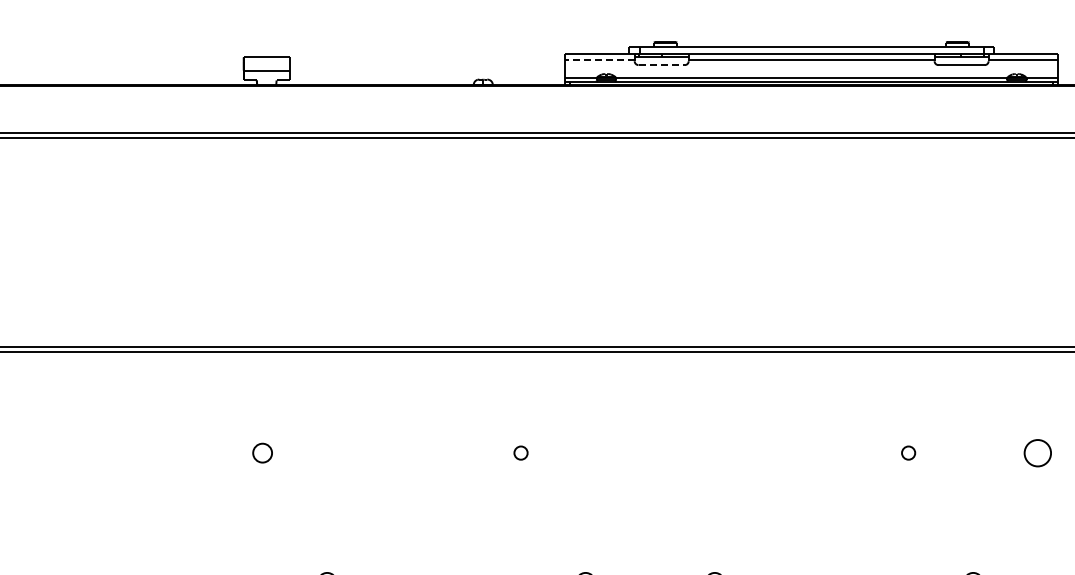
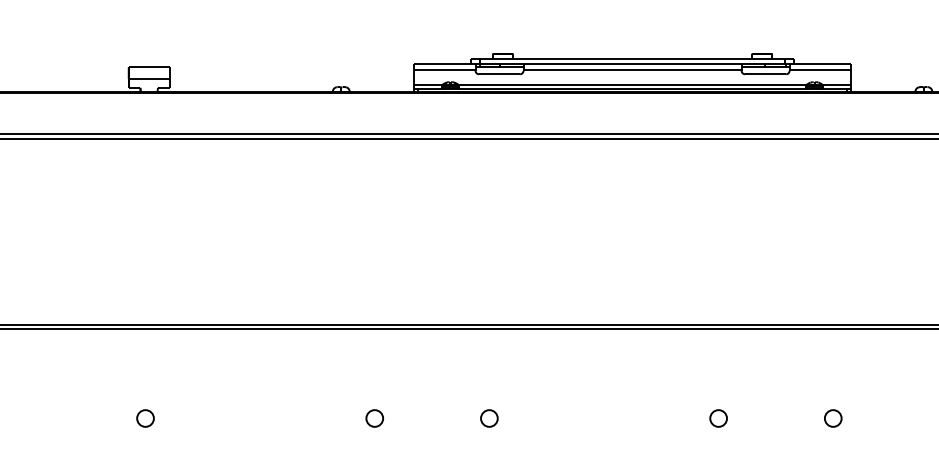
line: (600, 59) -> (445, 69), dashed -> solid
line: (662, 65) -> (500, 74), dashed -> solid
part: (520, 452) -> (374, 417), size x1.43
part: (650, 452) -> (489, 417), added
part: (908, 452) -> (718, 417), size x1.43
part: (1037, 452) -> (832, 417), size x0.71

